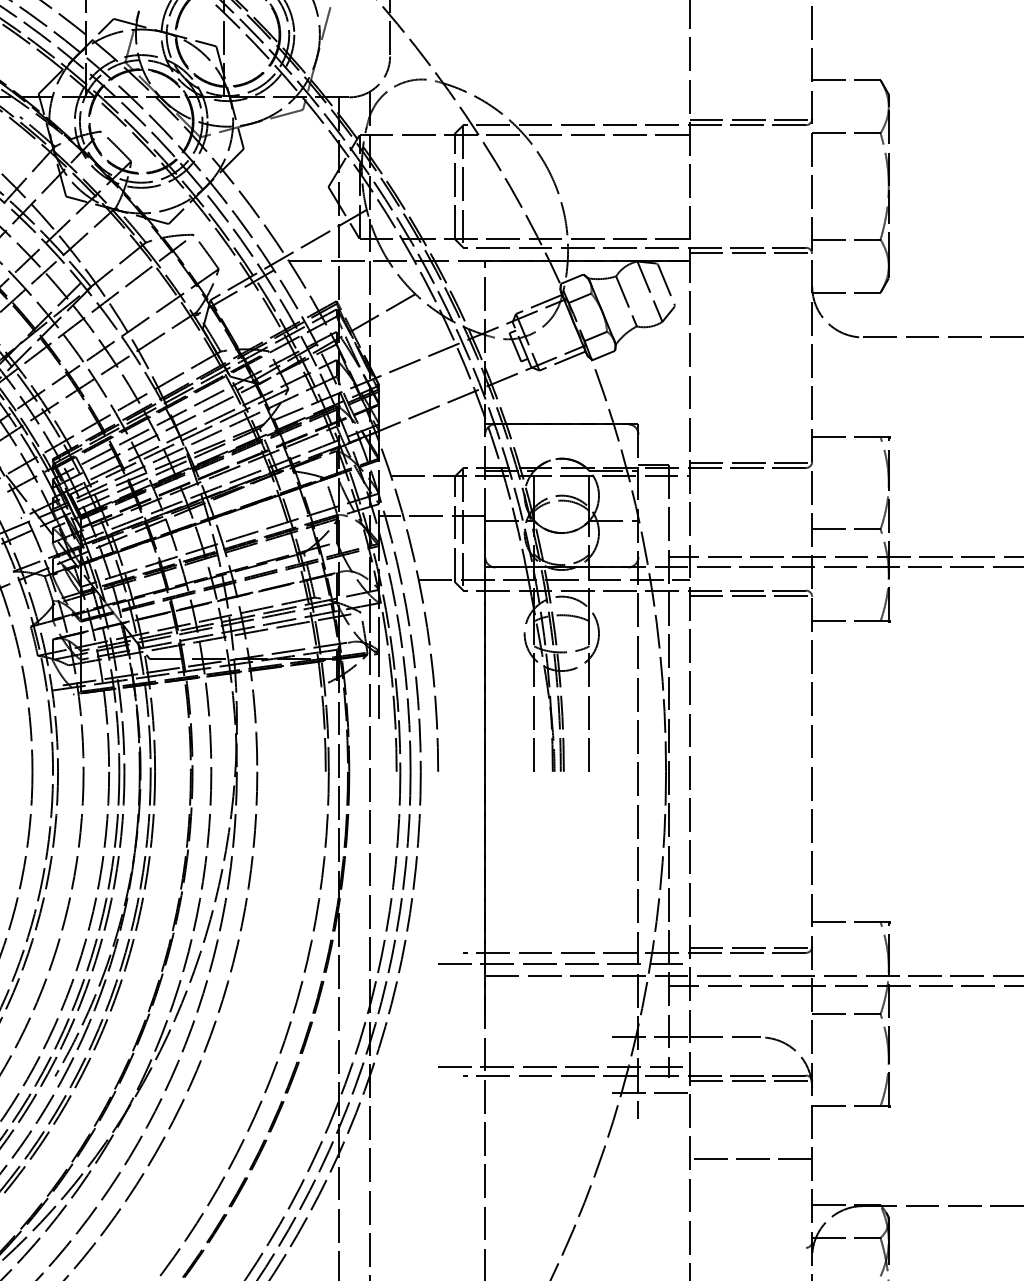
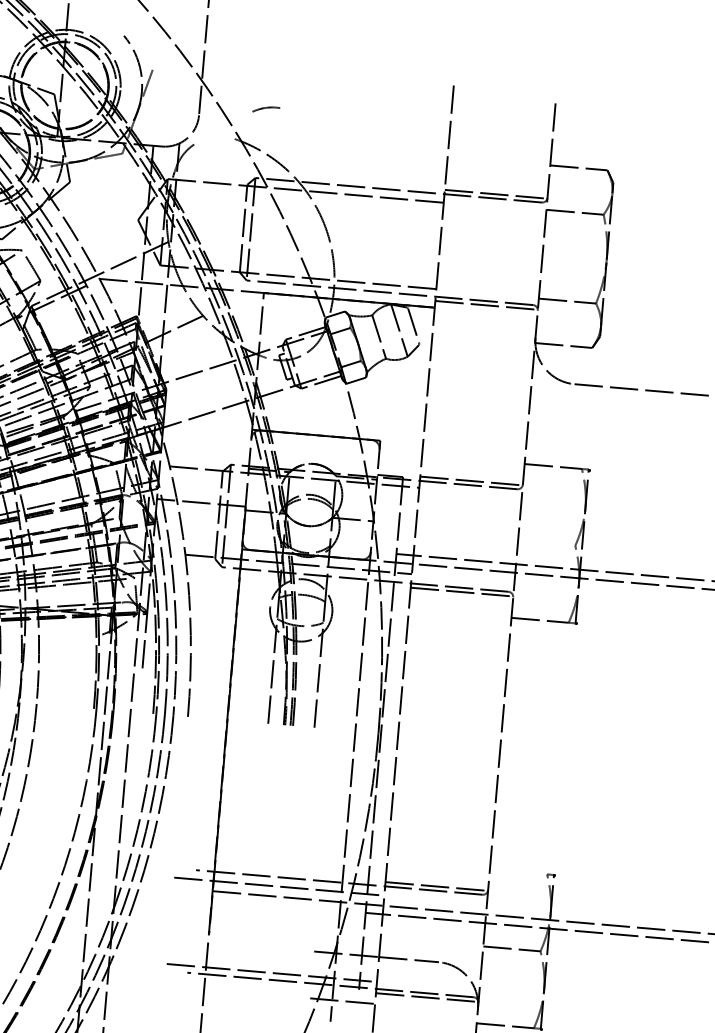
curve: (410, 81) -> (266, 108), moved
line: (846, 529) -> (546, 543), removed
line: (846, 922) -> (518, 872), removed

